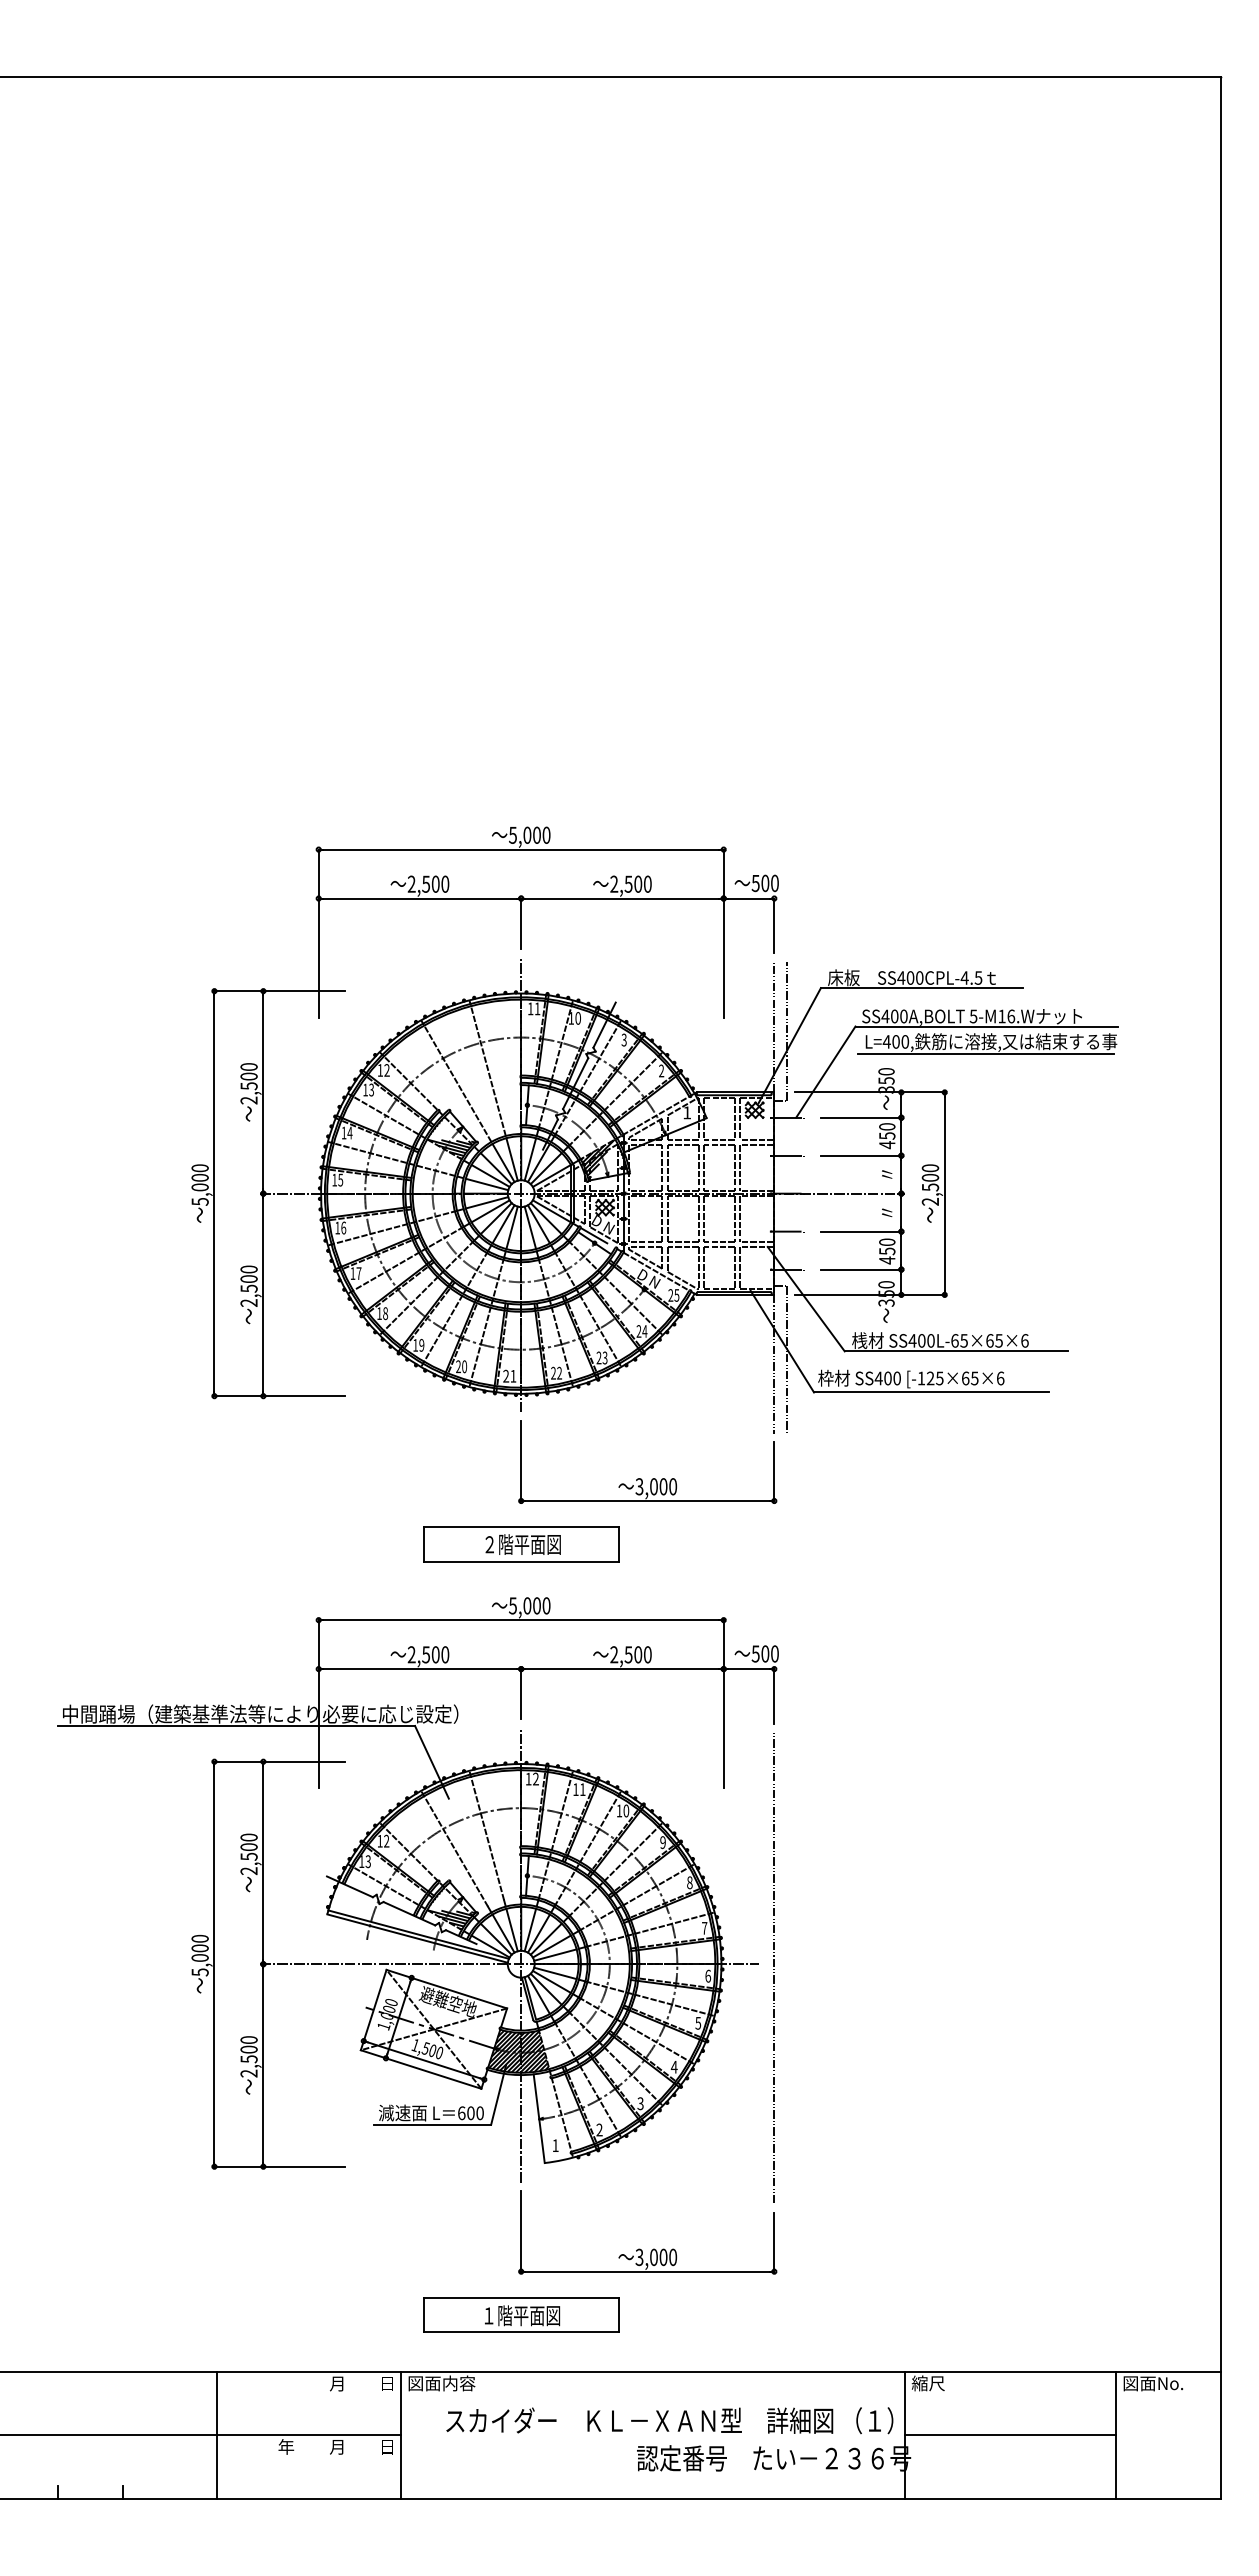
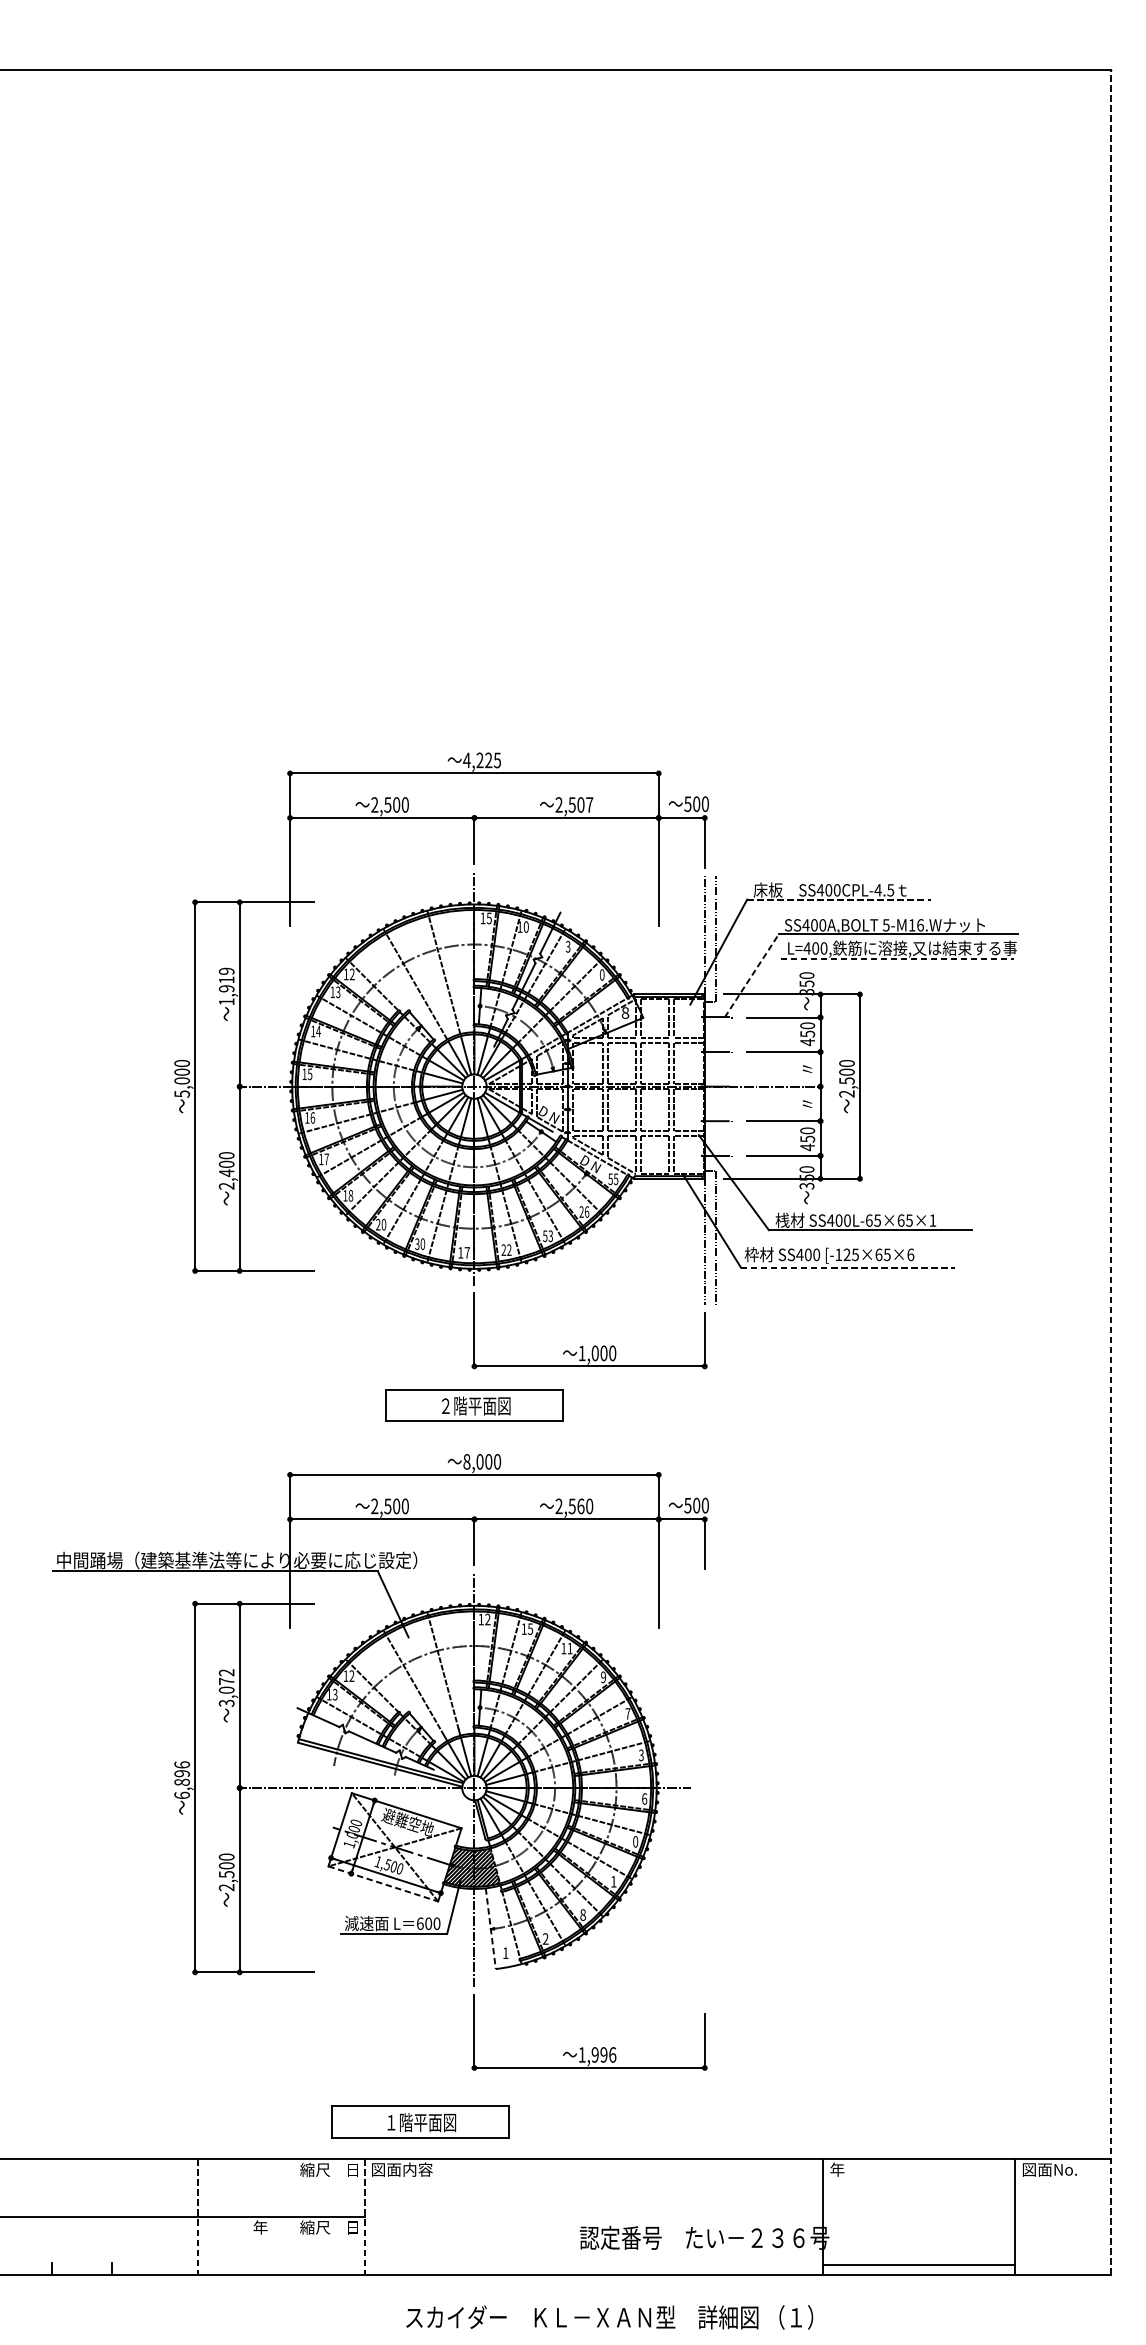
text: (529, 834) -> (481, 759), 5,000 -> 4,225
text: (647, 883) -> (589, 804), 2,500 -> 2,507
line: (922, 988) -> (839, 899), solid -> dashed
text: (537, 1008) -> (489, 918), 11 -> 15
line: (986, 1053) -> (897, 959), solid -> dashed
text: (661, 1070) -> (602, 974), 2 -> 0
line: (826, 1071) -> (752, 975), solid -> dashed
text: (248, 1083) -> (226, 986), 2,500 -> 1,919
hatch: (754, 1109) -> (686, 1010), removed
text: (687, 1112) -> (625, 1012), 1 -> 8
hatch: (451, 1135) -> (410, 1033), removed
hatch: (604, 1159) -> (550, 1055), removed
hatch: (604, 1207) -> (550, 1099), removed
line: (1221, 1287) -> (1111, 1172), solid -> dashed
text: (248, 1288) -> (226, 1172), 2,500 -> 2,400
text: (670, 1295) -> (610, 1179), 25 -> 55
text: (644, 1331) -> (586, 1212), 24 -> 26
text: (1024, 1340) -> (932, 1220), SS400L-65×65×6 -> SS400L-65×65×1
text: (418, 1344) -> (380, 1223), 19 -> 20
text: (598, 1357) -> (544, 1235), 23 -> 53
text: (458, 1367) -> (417, 1244), 20 -> 30
text: (509, 1375) -> (463, 1252), 21 -> 17
line: (931, 1392) -> (847, 1267), solid -> dashed
text: (639, 1486) -> (582, 1353), 3,000 -> 1,000
text: (512, 1605) -> (466, 1461), 5,000 -> 8,000
text: (638, 1654) -> (581, 1506), 2,500 -> 2,560
text: (582, 1789) -> (530, 1629), 11 -> 15
text: (626, 1810) -> (570, 1648), 10 -> 11
text: (248, 1854) -> (226, 1688), 2,500 -> 3,072
text: (689, 1882) -> (627, 1713), 8 -> 7
hatch: (451, 1906) -> (410, 1735), removed
text: (704, 1927) -> (641, 1754), 7 -> 3
text: (199, 1955) -> (181, 1780), 5,000 -> 6,896
line: (774, 1967) -> (704, 1791), removed
text: (698, 2022) -> (635, 1841), 5 -> 0
text: (673, 2067) -> (613, 1882), 4 -> 1
line: (421, 2069) -> (383, 1883), solid -> dashed
text: (640, 2103) -> (583, 1914), 3 -> 8
line: (539, 2118) -> (491, 1928), solid -> dashed
text: (656, 2257) -> (597, 2055), 3,000 -> 1,996
part: (521, 2314) -> (420, 2121), moved
text: (345, 2383) -> (314, 2169), 月 -> 縮尺
text: (927, 2383) -> (844, 2169), 縮尺 -> 年
text: (669, 2420) -> (609, 2317), moved
line: (217, 2435) -> (197, 2217), solid -> dashed
line: (400, 2435) -> (364, 2217), solid -> dashed
line: (1009, 2435) -> (918, 2265), moved
text: (345, 2446) -> (314, 2227), 月 -> 縮尺

